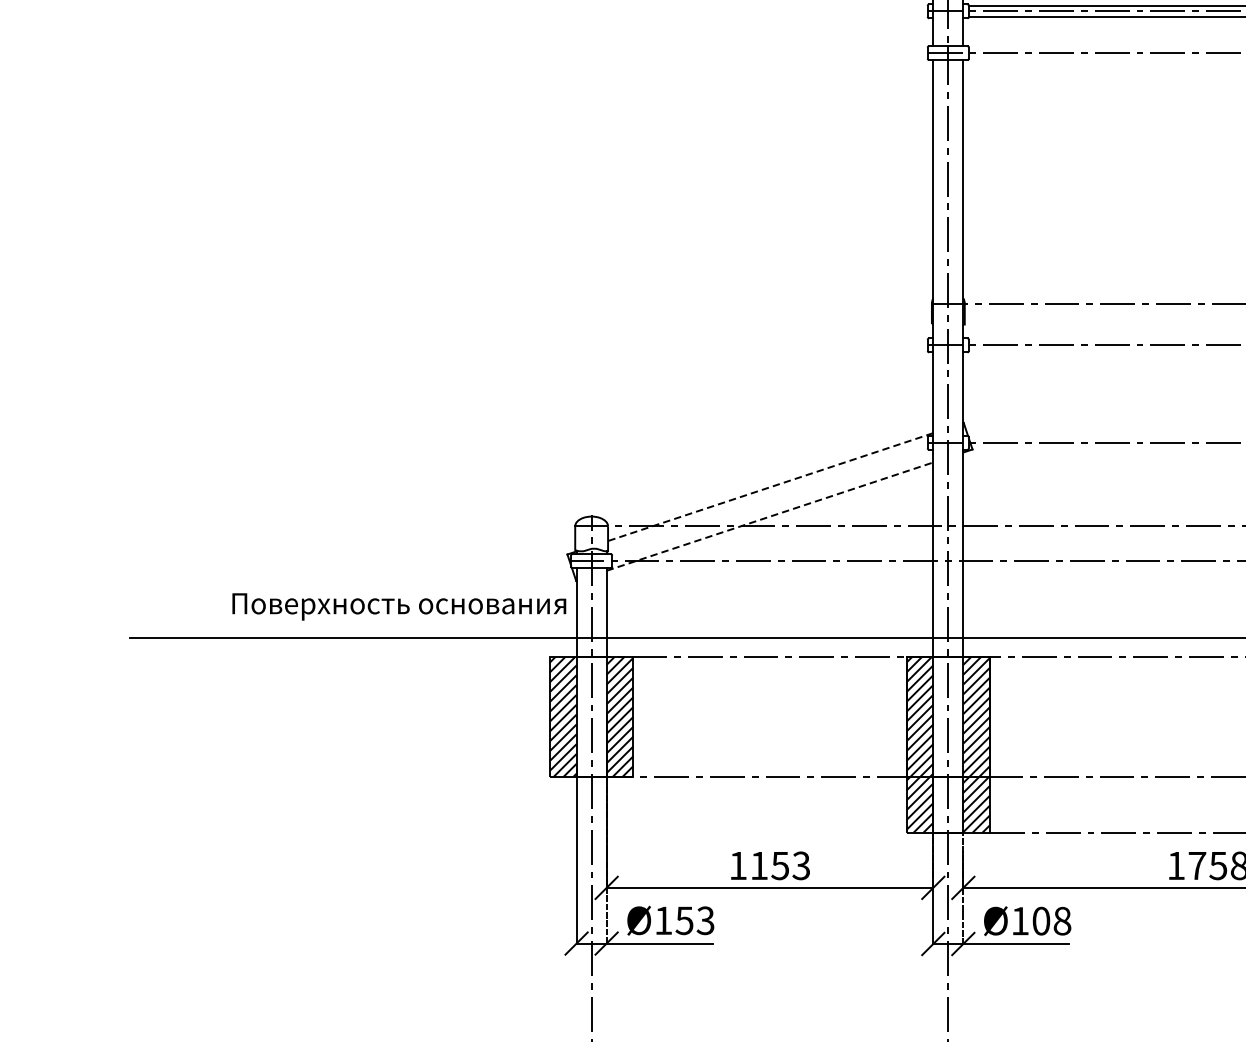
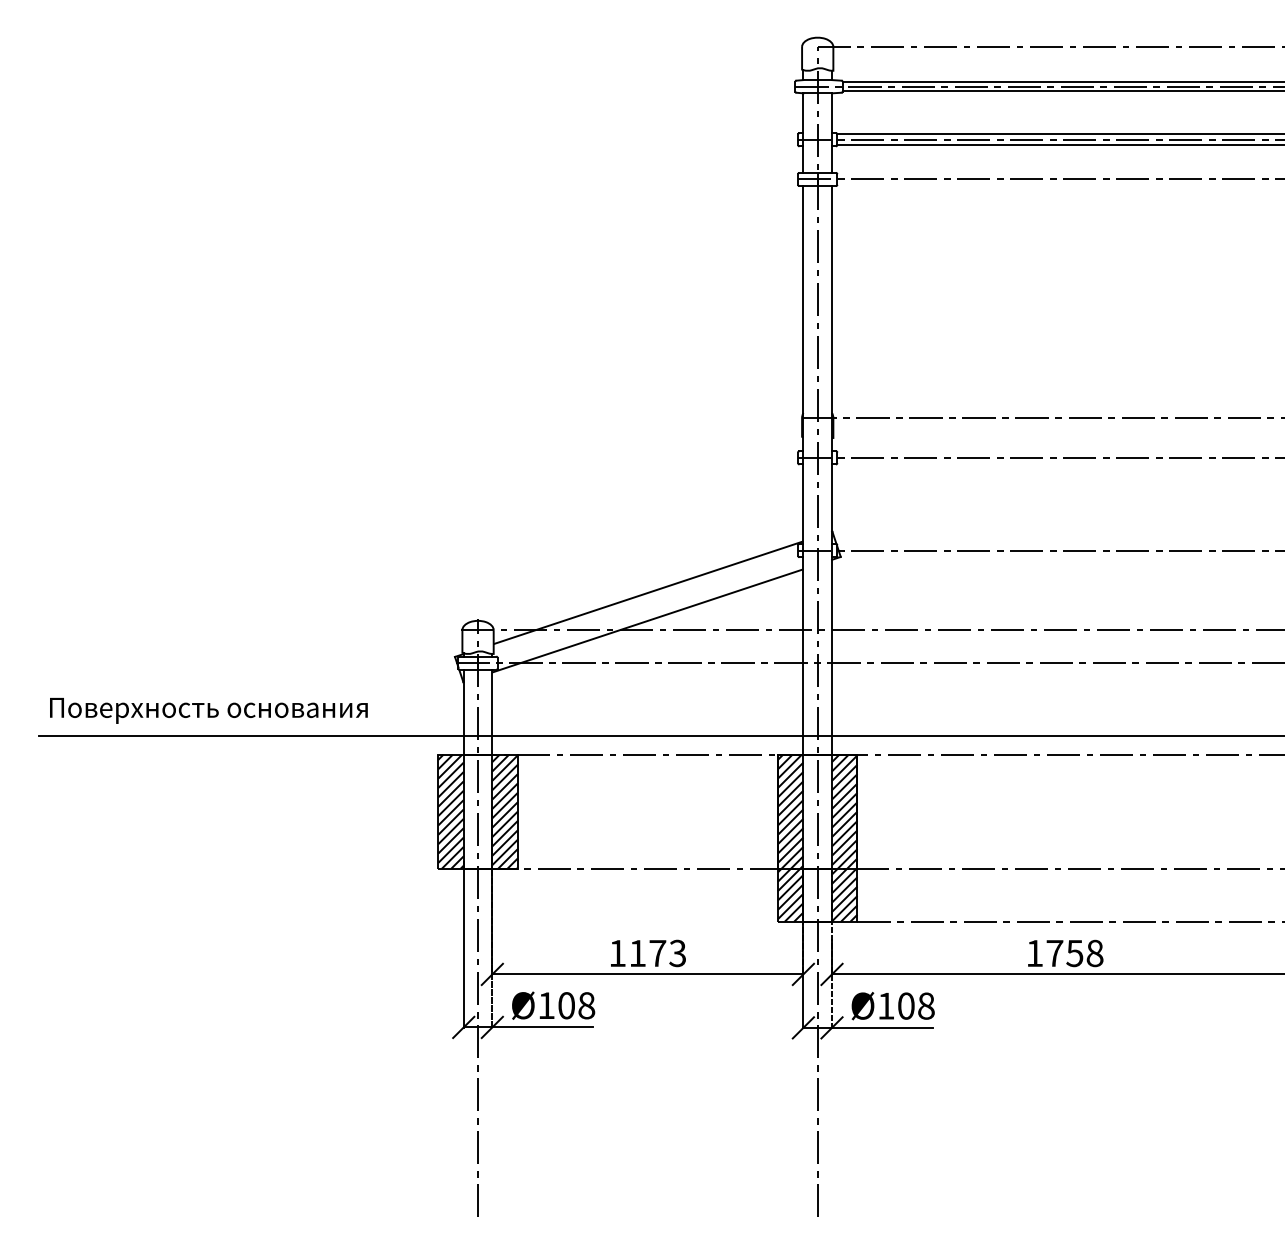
line: (770, 486) -> (648, 592), dashed -> solid
line: (769, 516) -> (647, 620), dashed -> solid
text: (398, 606) -> (208, 710), moved
text: (780, 865) -> (657, 953), 1153 -> 1173
text: (695, 920) -> (576, 1005), Ø153 -> Ø108

